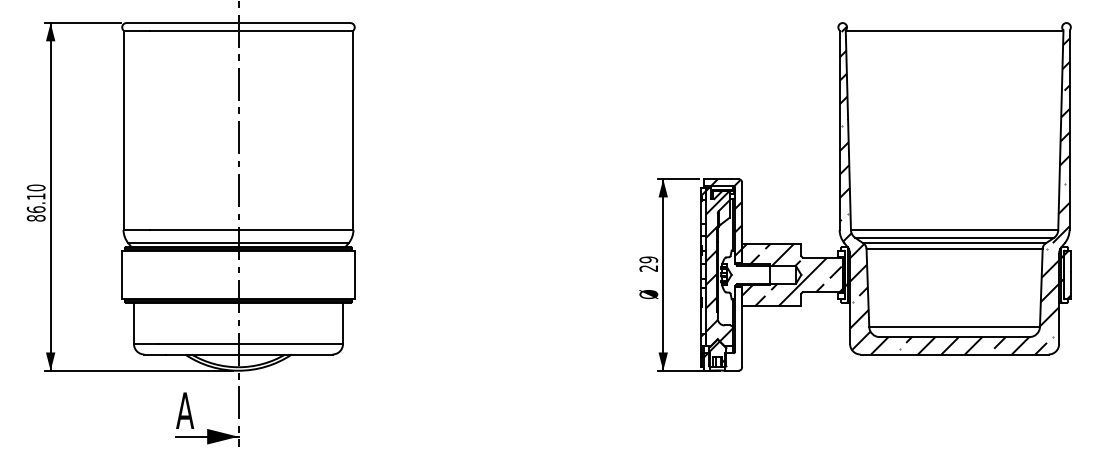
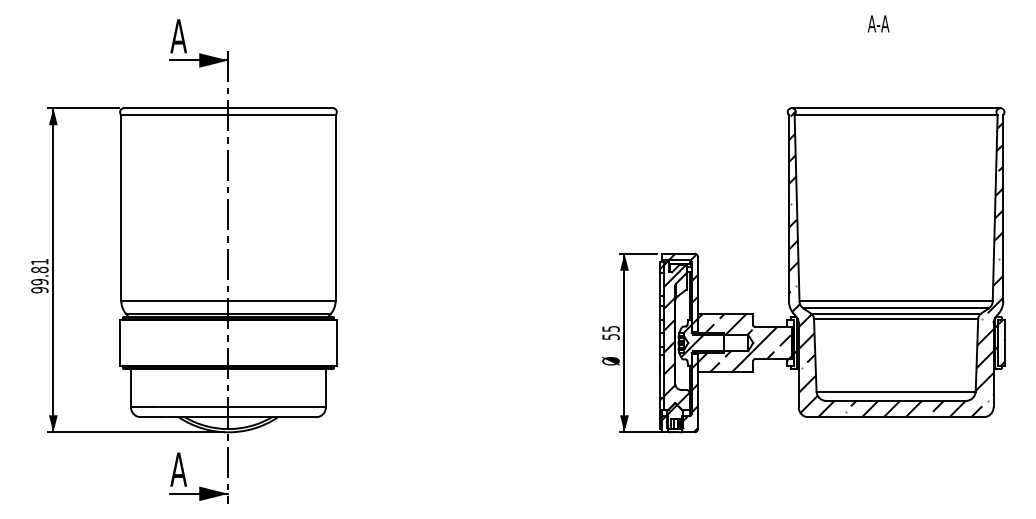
line: (953, 23) -> (895, 108), added
text: (35, 202) -> (39, 275), 86.10 -> 99.81
text: (648, 263) -> (610, 332), 29 -> 55
hatch: (737, 273) -> (693, 341), added
hatch: (734, 333) -> (690, 397), added

